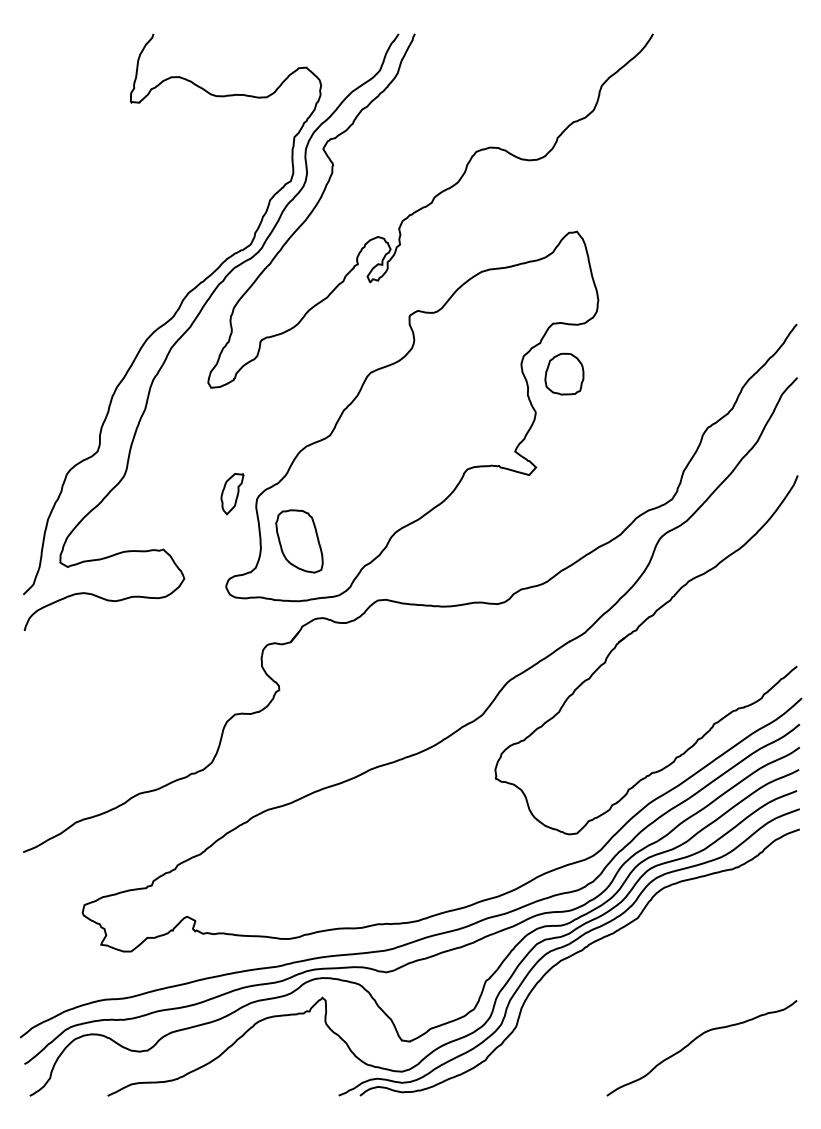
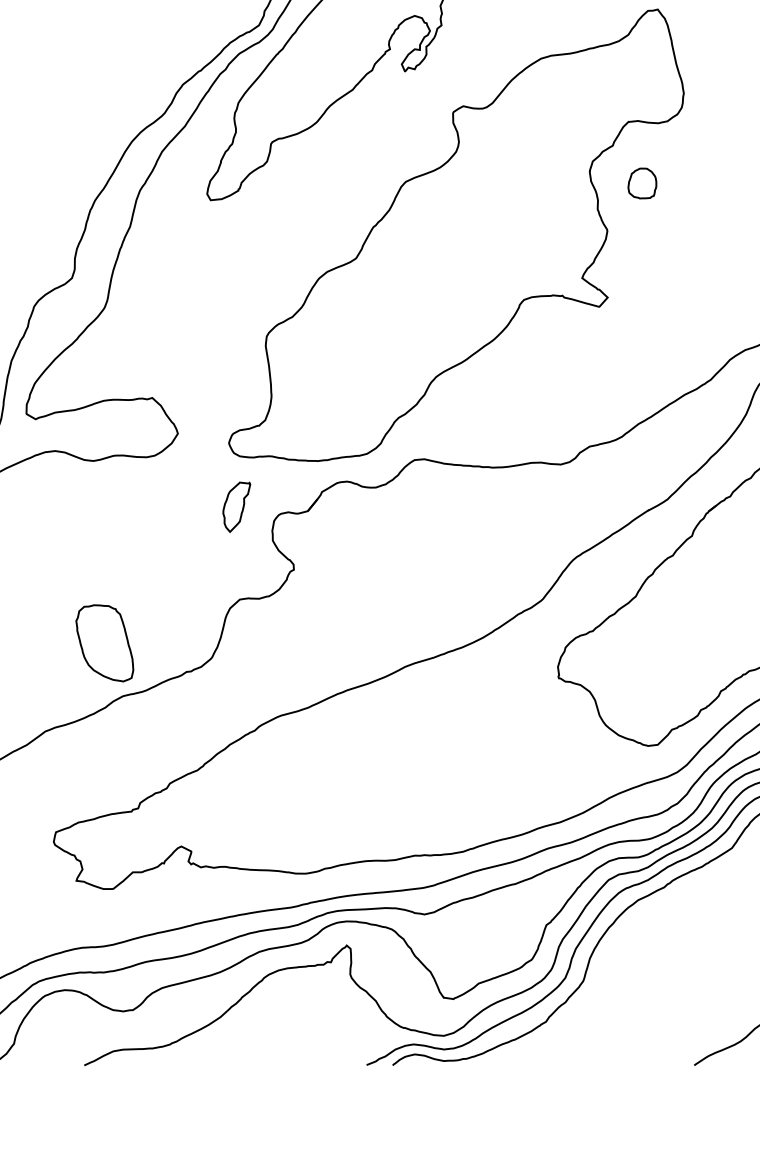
part: (564, 373) -> (642, 182), size x0.6
part: (232, 494) -> (236, 507), moved
part: (299, 541) -> (104, 643), moved

